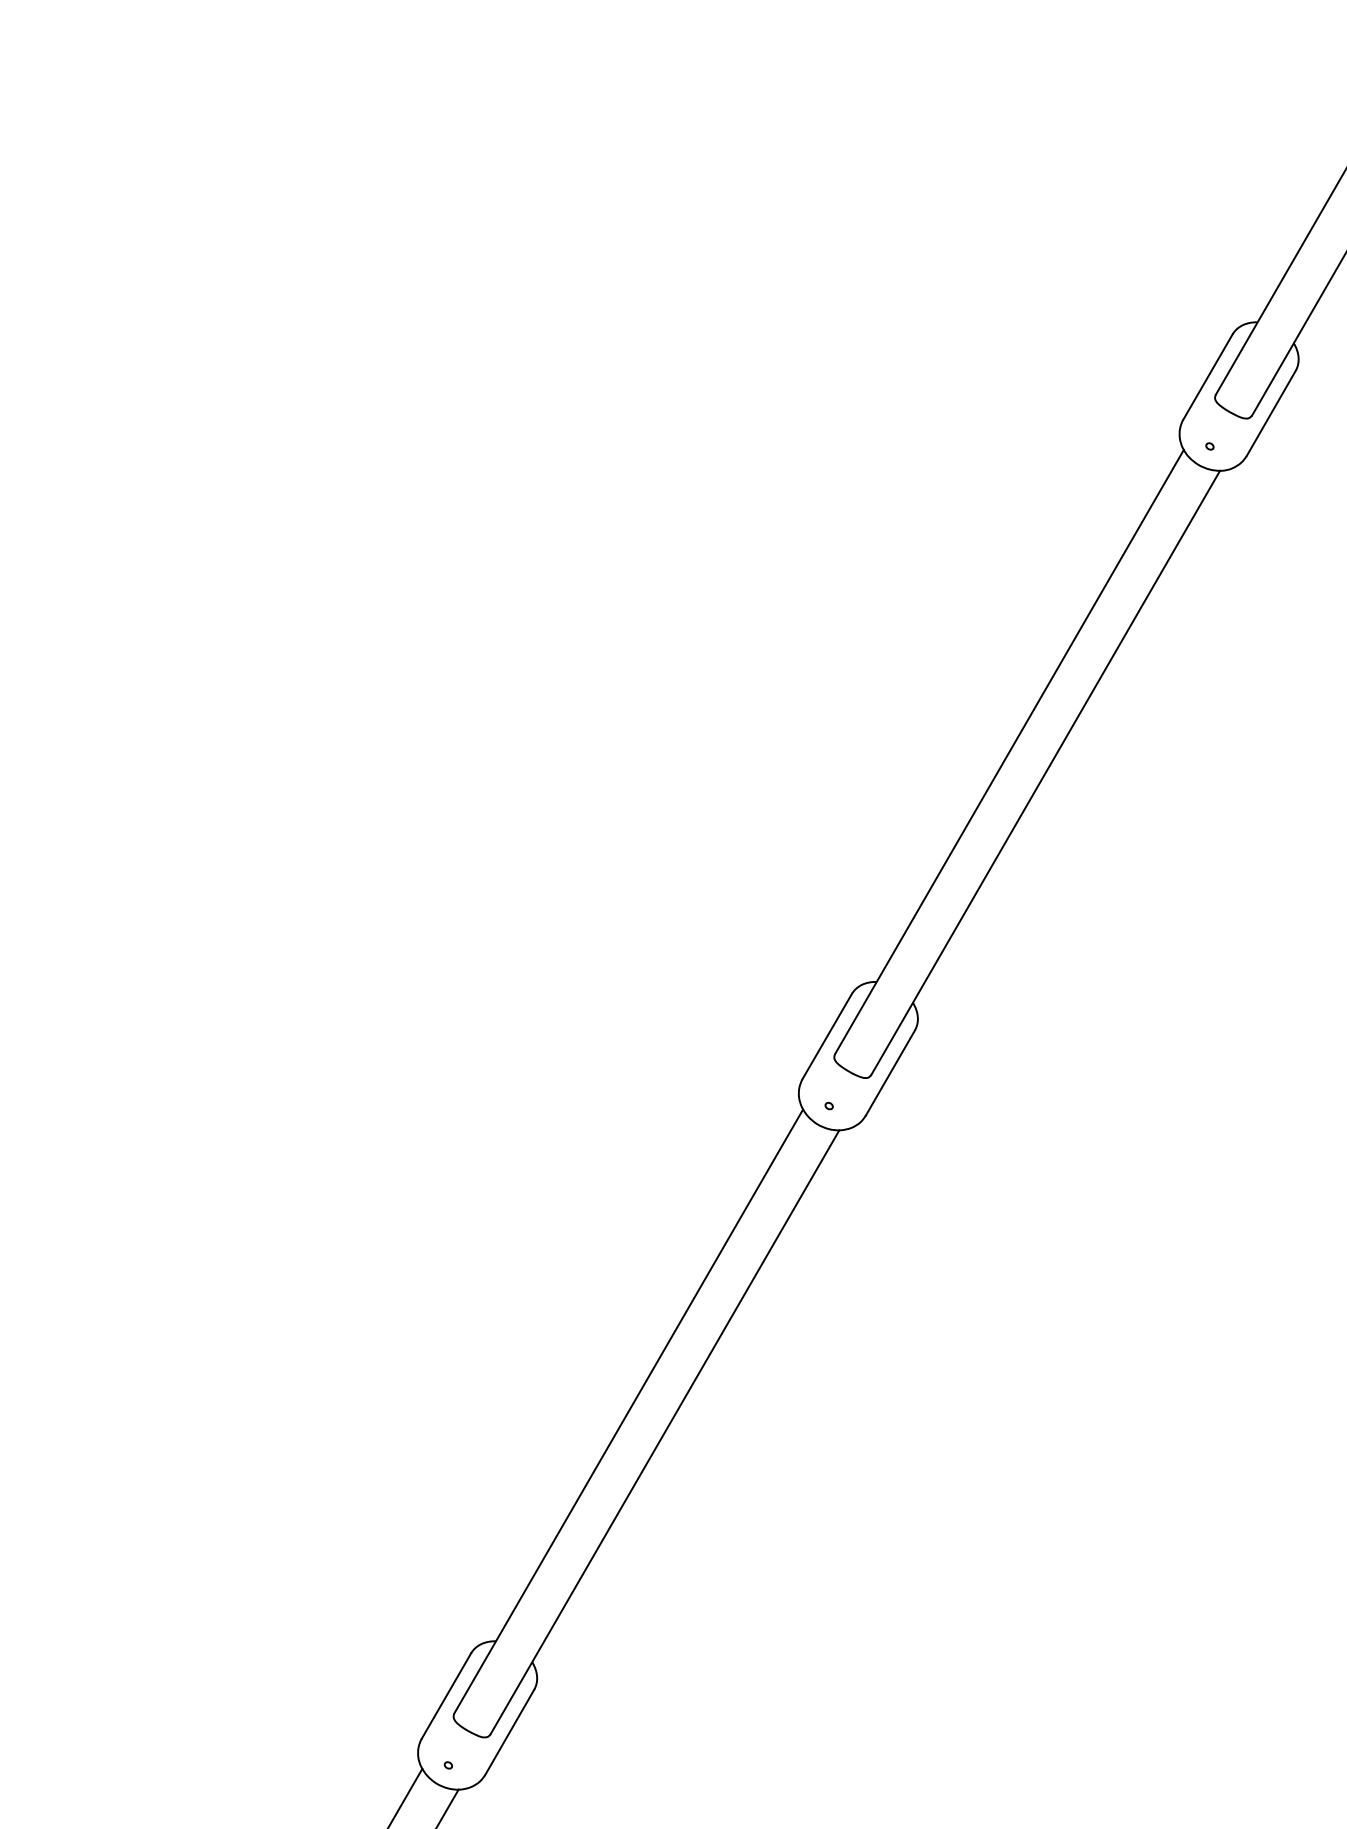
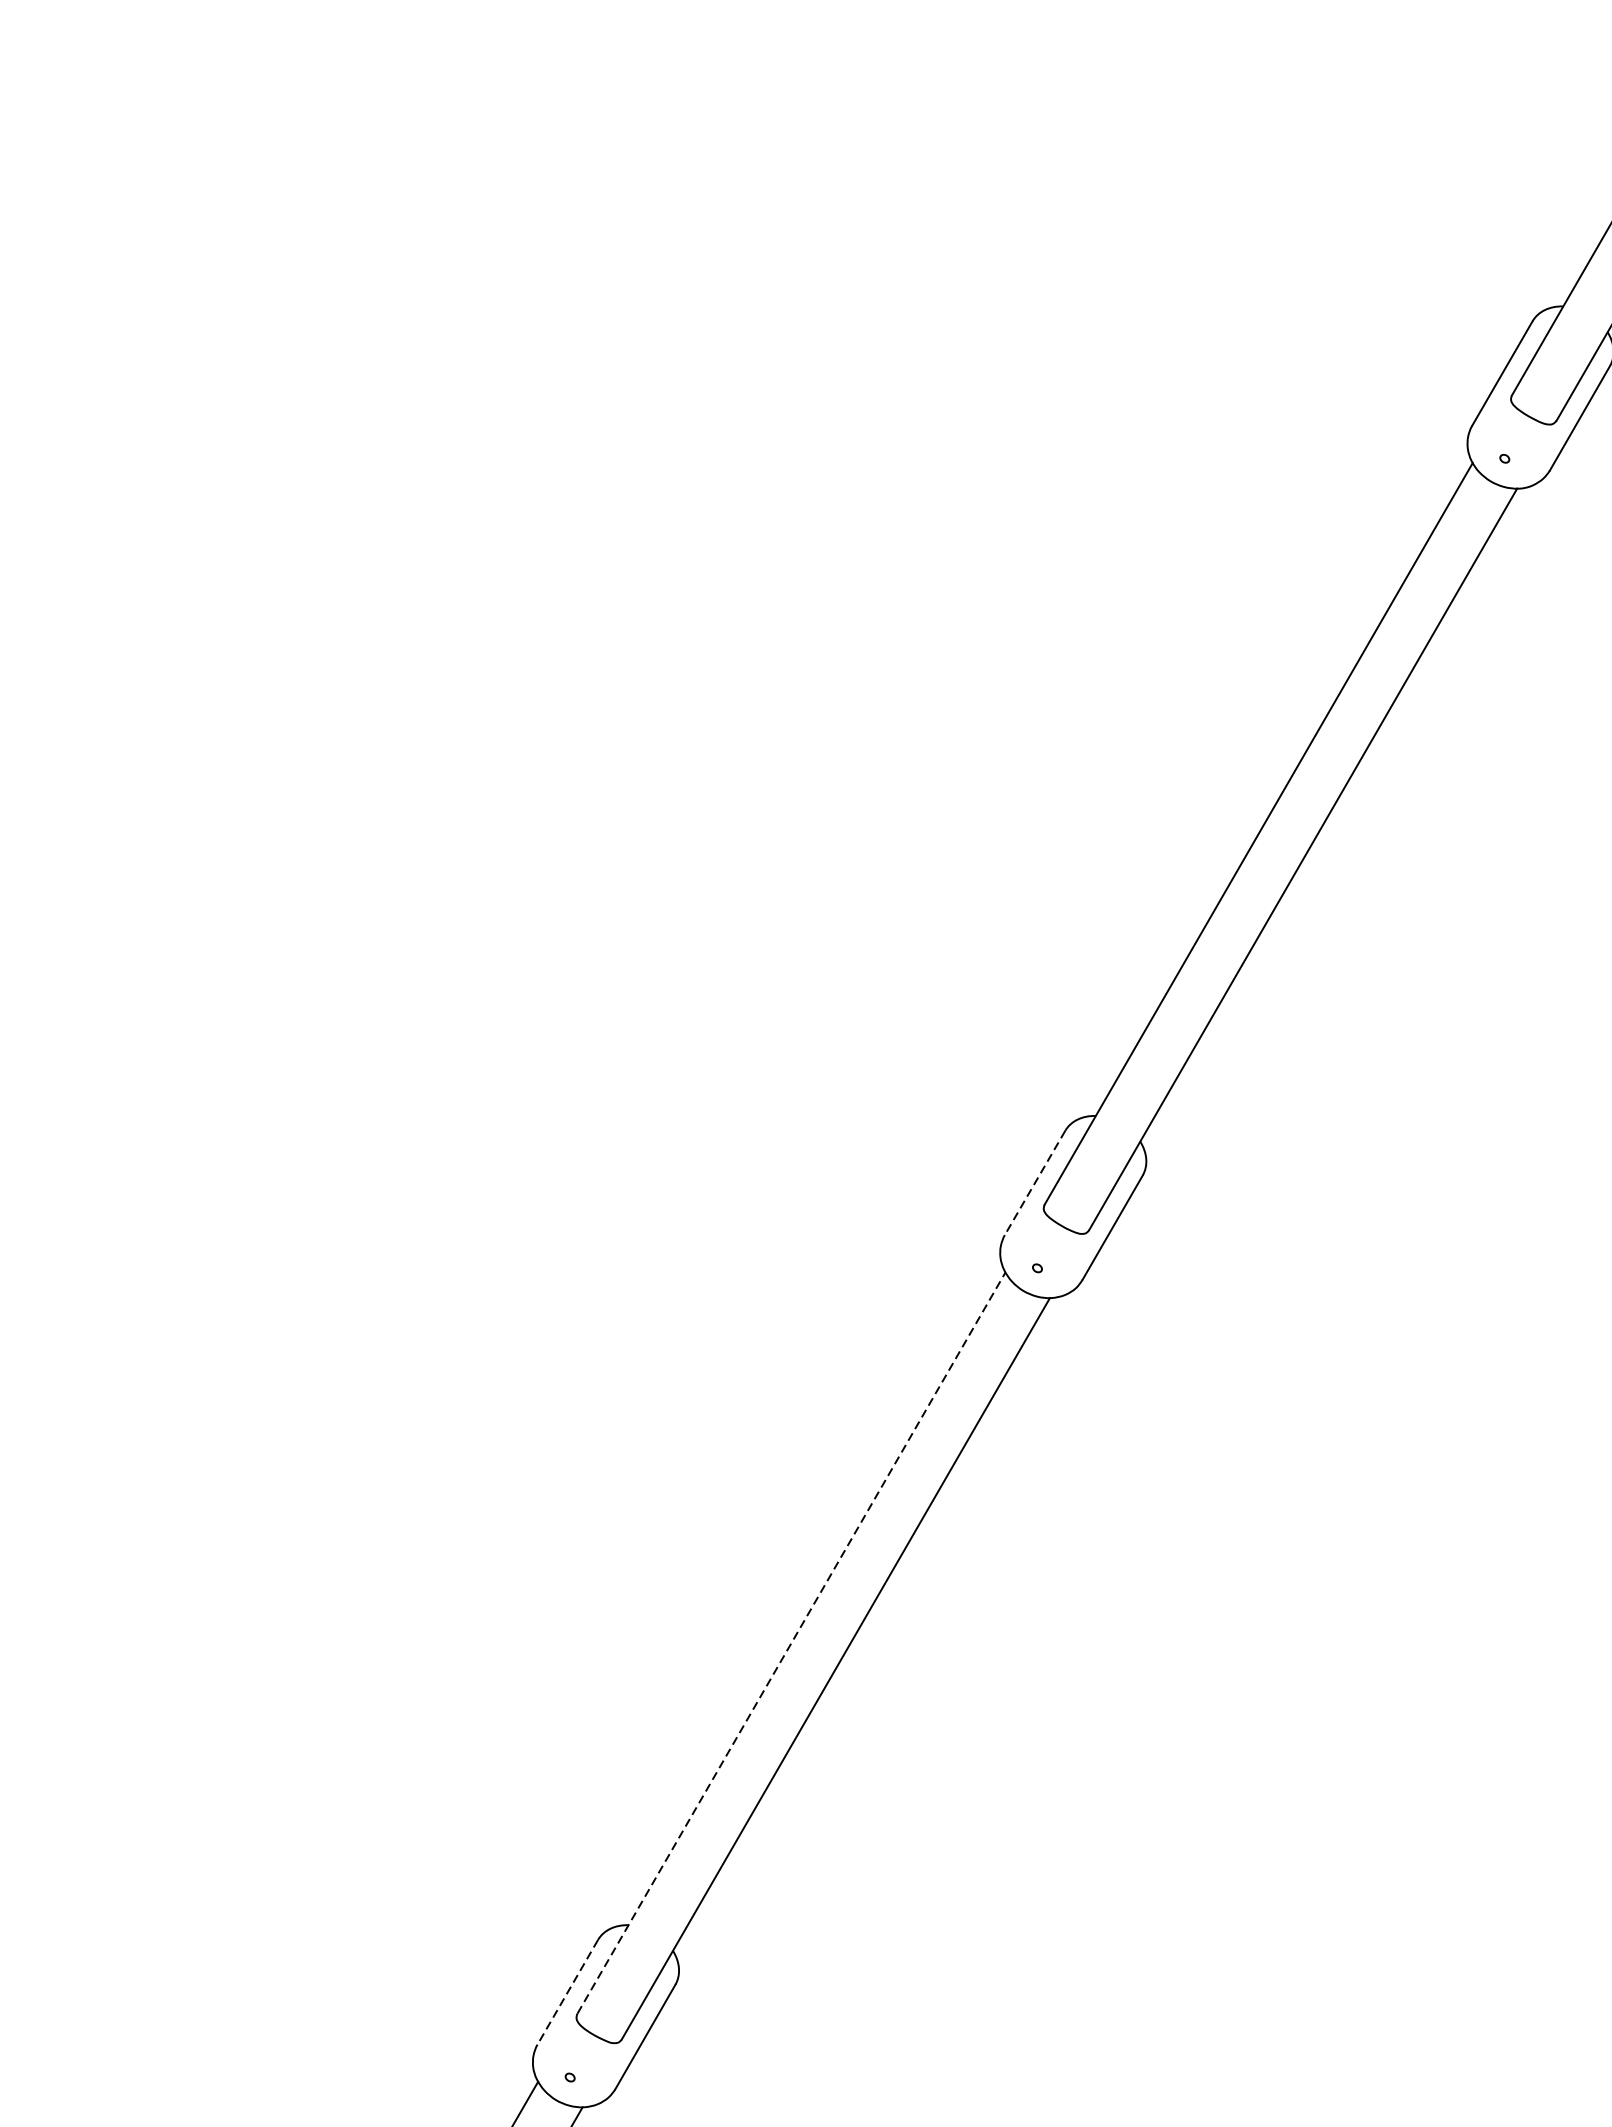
line: (827, 1036) -> (1035, 1182), solid -> dashed
line: (628, 1411) -> (791, 1643), solid -> dashed
line: (446, 1696) -> (567, 1992), solid -> dashed

